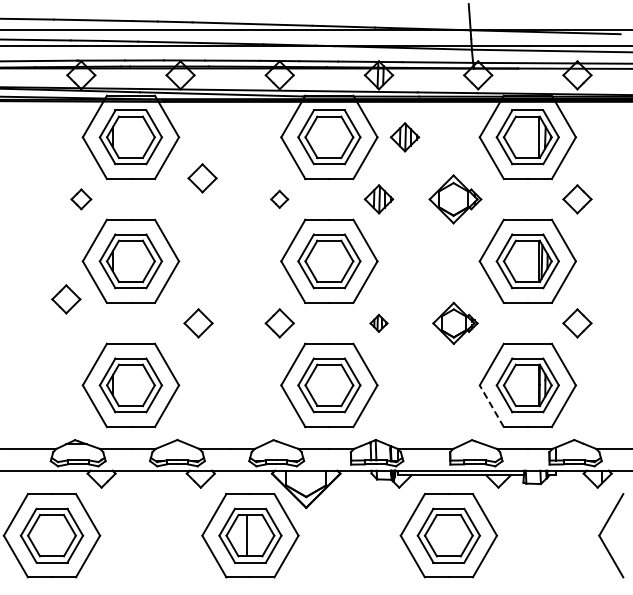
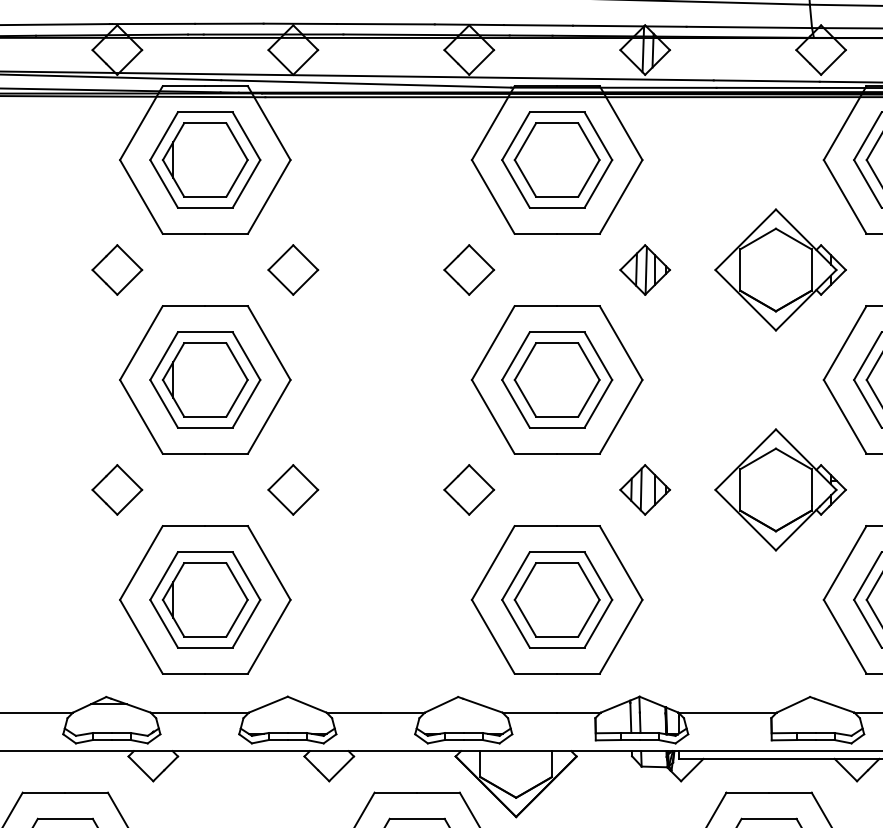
part: (404, 137) -> (690, 160), removed
part: (202, 178) -> (293, 270), moved
part: (81, 199) -> (117, 270), size x1.43
part: (279, 199) -> (468, 270), size x1.67
part: (455, 199) -> (780, 270), size x1.43
part: (66, 299) -> (117, 490), moved
part: (198, 323) -> (293, 490), moved
part: (378, 323) -> (644, 490), size x1.67
part: (455, 323) -> (780, 490), size x1.67
line: (491, 405) -> (844, 635), dashed -> solid

